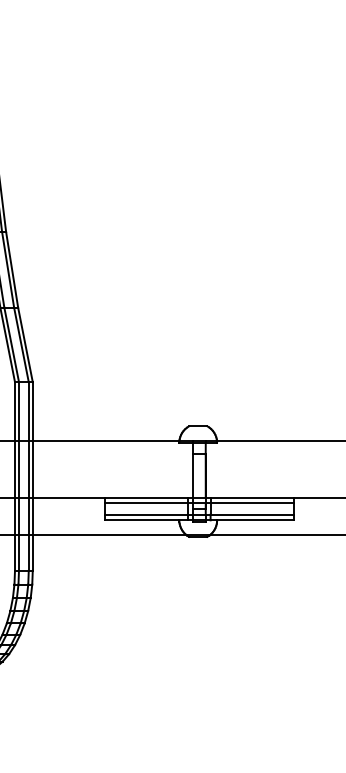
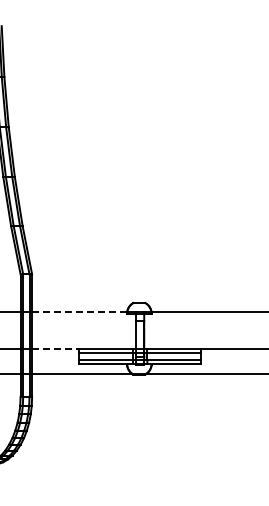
line: (105, 440) -> (79, 312), solid -> dashed
line: (68, 498) -> (55, 349), solid -> dashed

